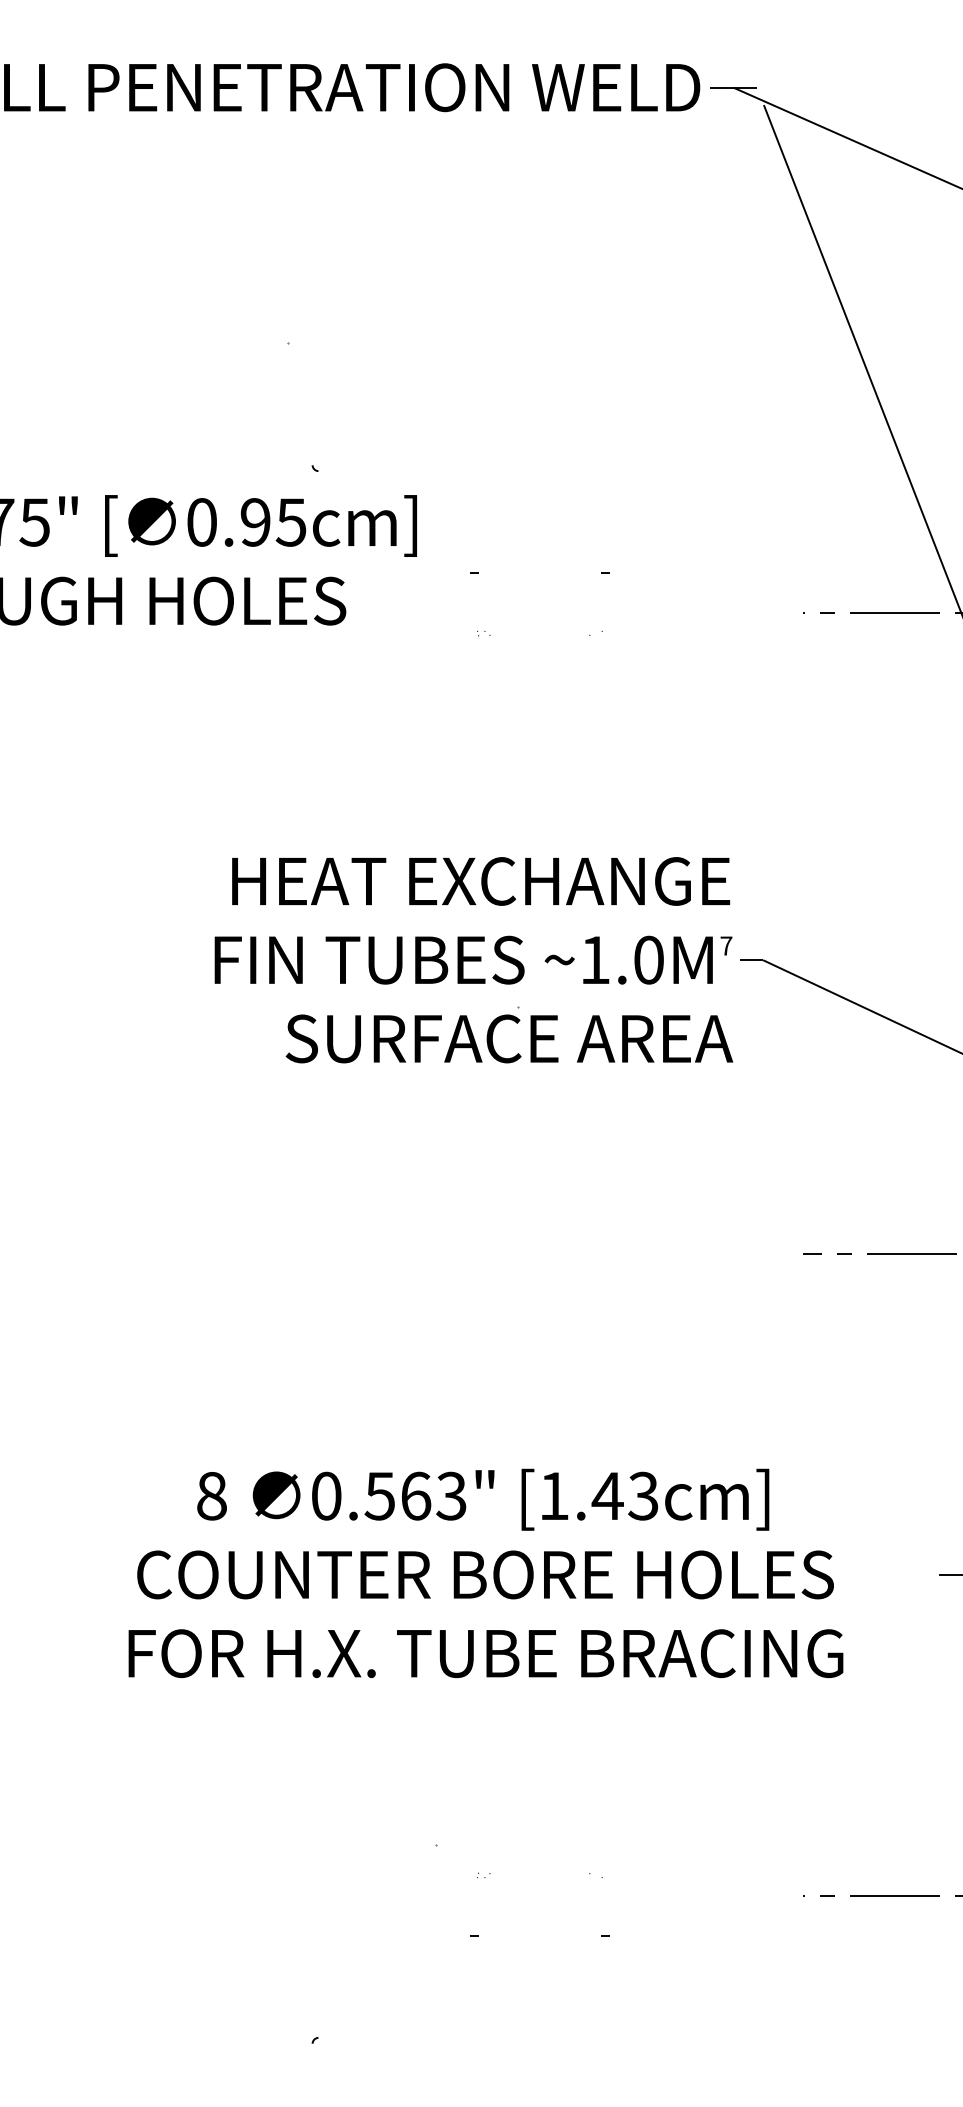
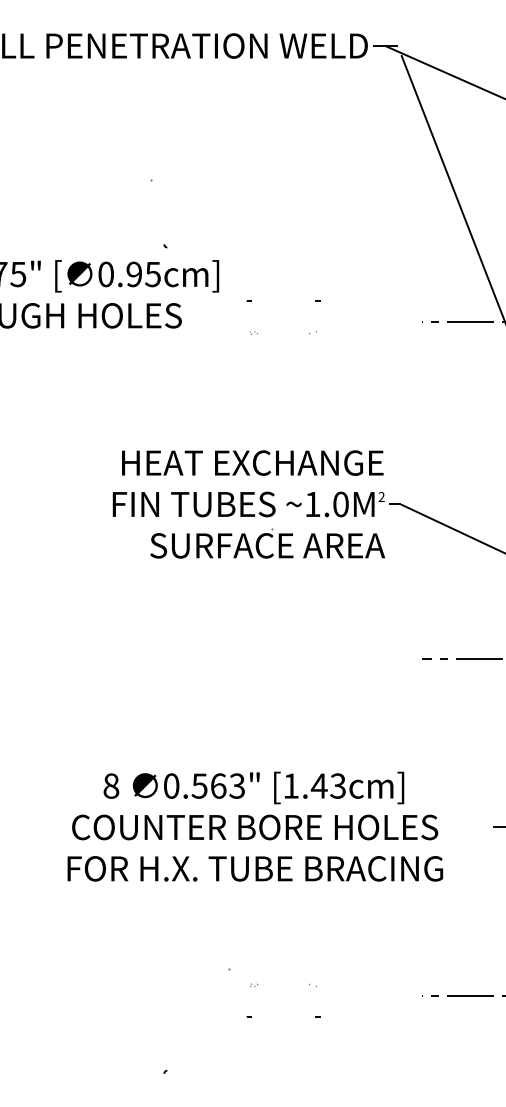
text: (726, 945) -> (381, 496), 7 -> 2

